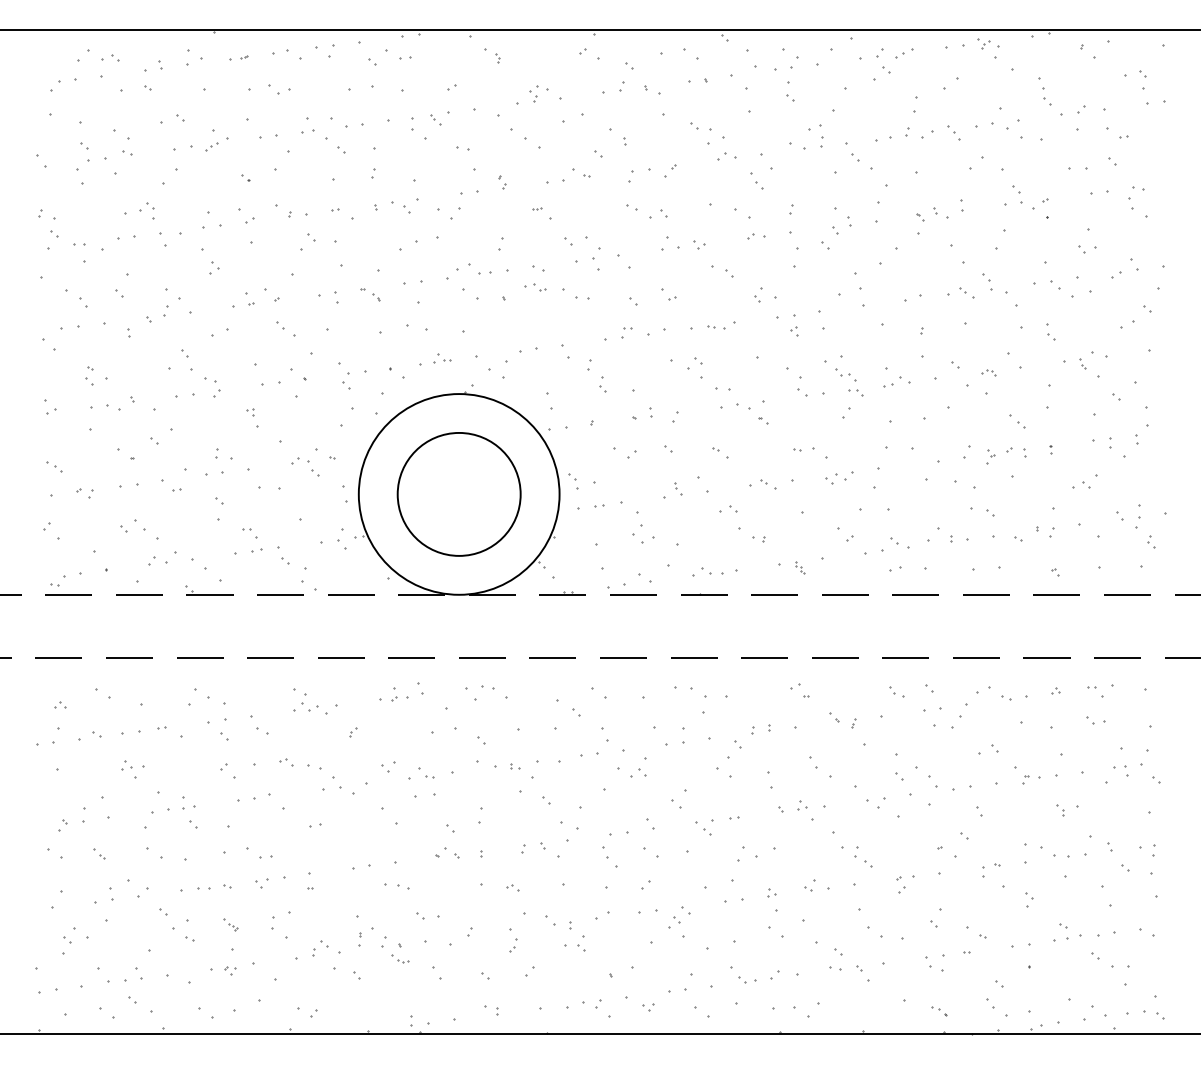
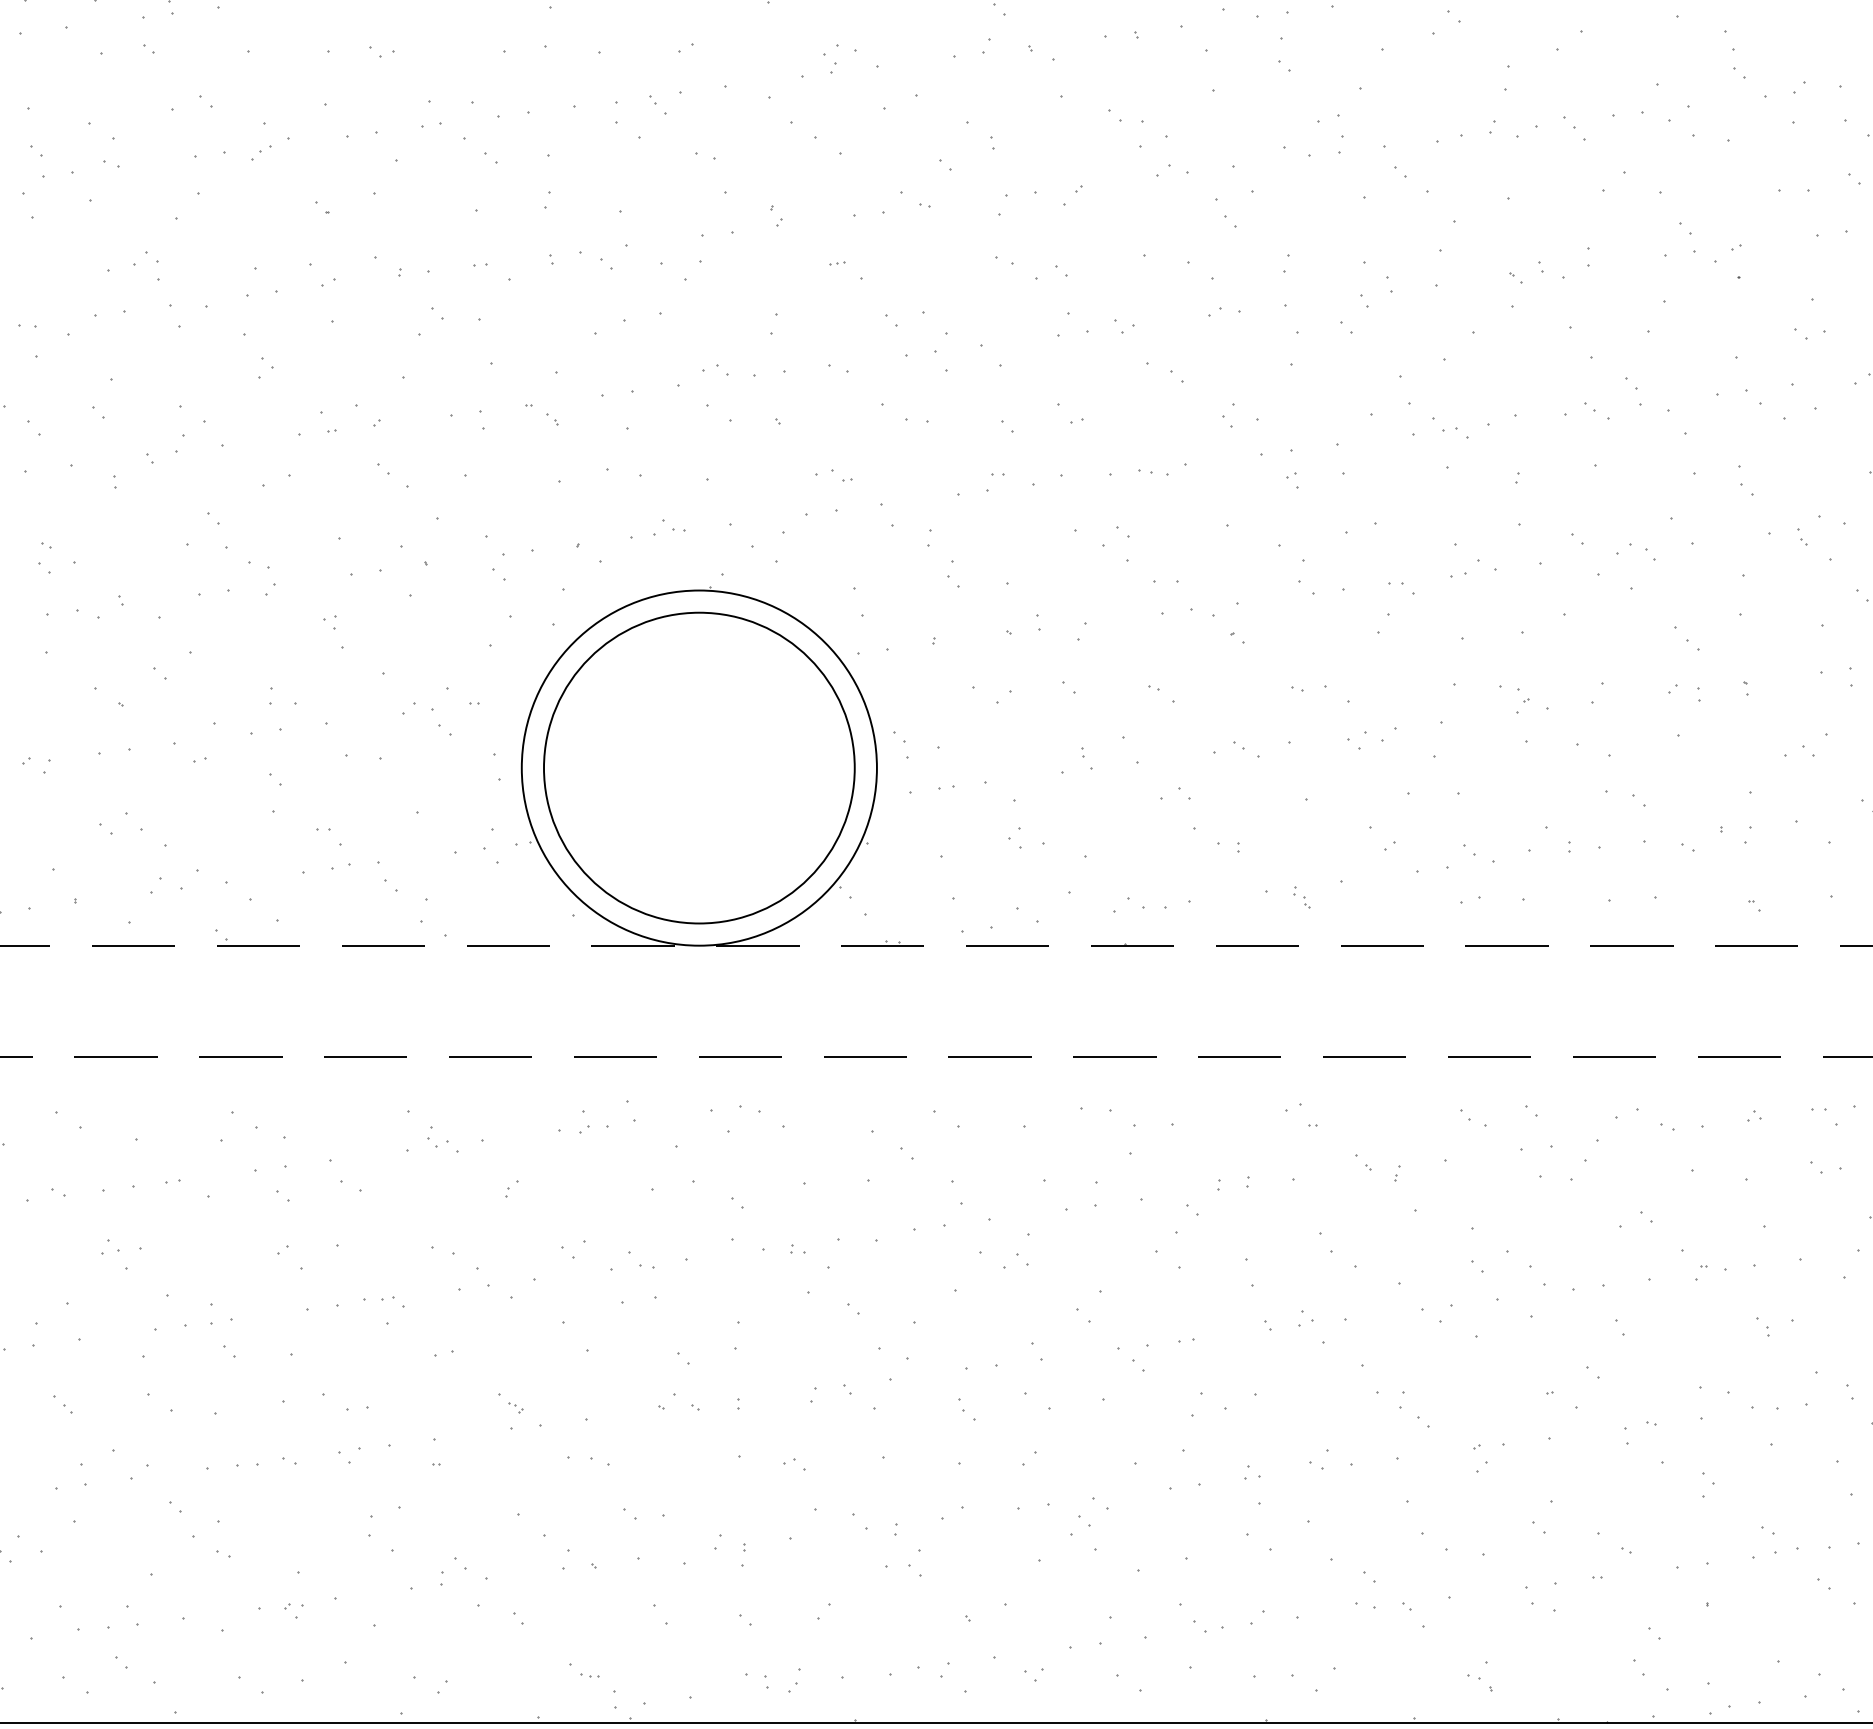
part: (279, 89) -> (381, 51), size x0.62
part: (468, 269) -> (715, 370), size x0.62
part: (535, 287) -> (834, 476), moved
part: (988, 372) -> (1635, 552), size x1.67
part: (845, 374) -> (1450, 428), moved
part: (990, 456) -> (1522, 700), moved
circle: (459, 494) -> (699, 768), size x1.43
part: (637, 533) -> (1014, 837), size x0.62
part: (314, 704) -> (443, 1139), size x0.71
part: (286, 762) -> (393, 1302), moved
part: (610, 856) -> (967, 1408), size x0.62
part: (230, 924) -> (510, 1403), moved
part: (359, 939) -> (742, 1555), moved
part: (513, 945) -> (795, 1681), moved
part: (400, 958) -> (584, 1670), moved
part: (939, 1011) -> (1480, 1682), moved

